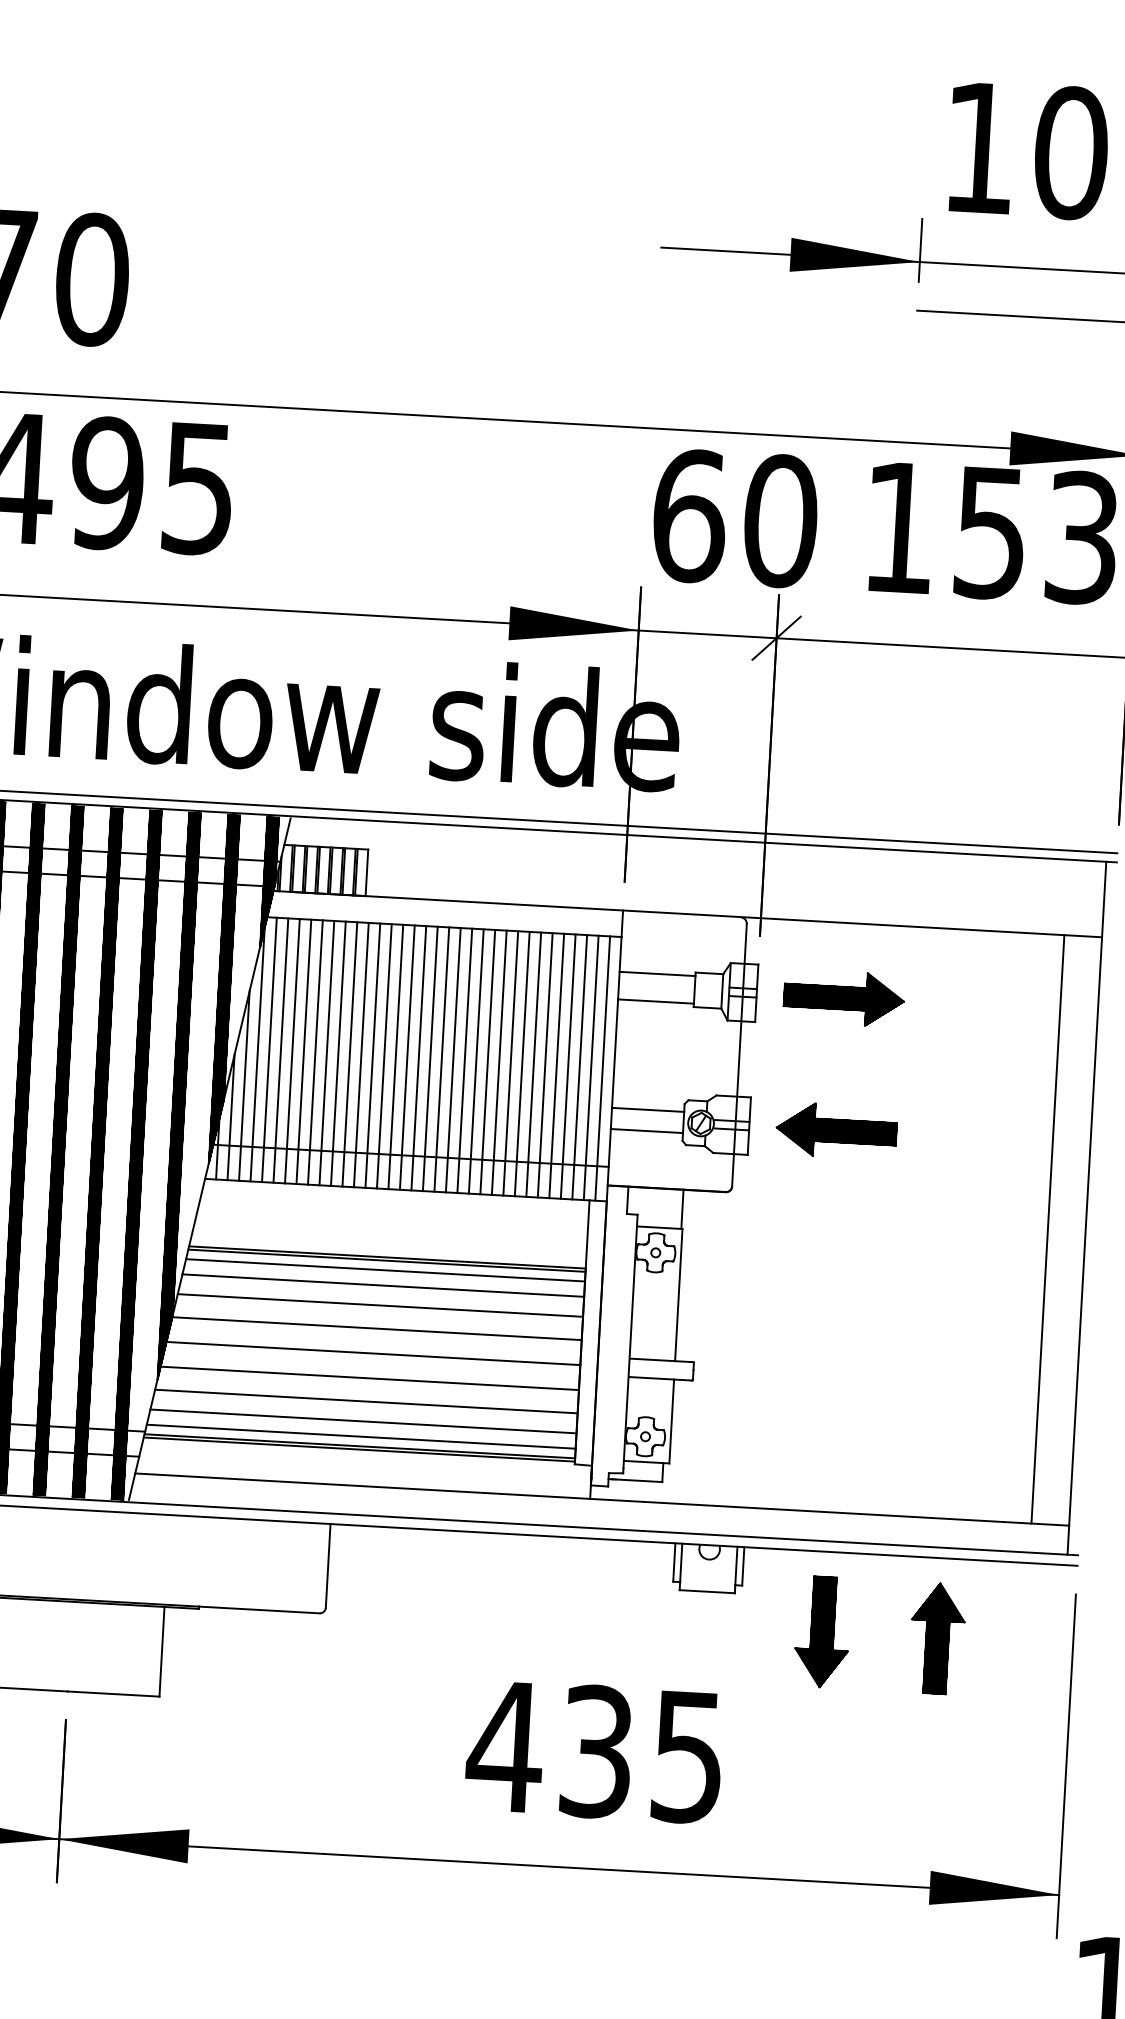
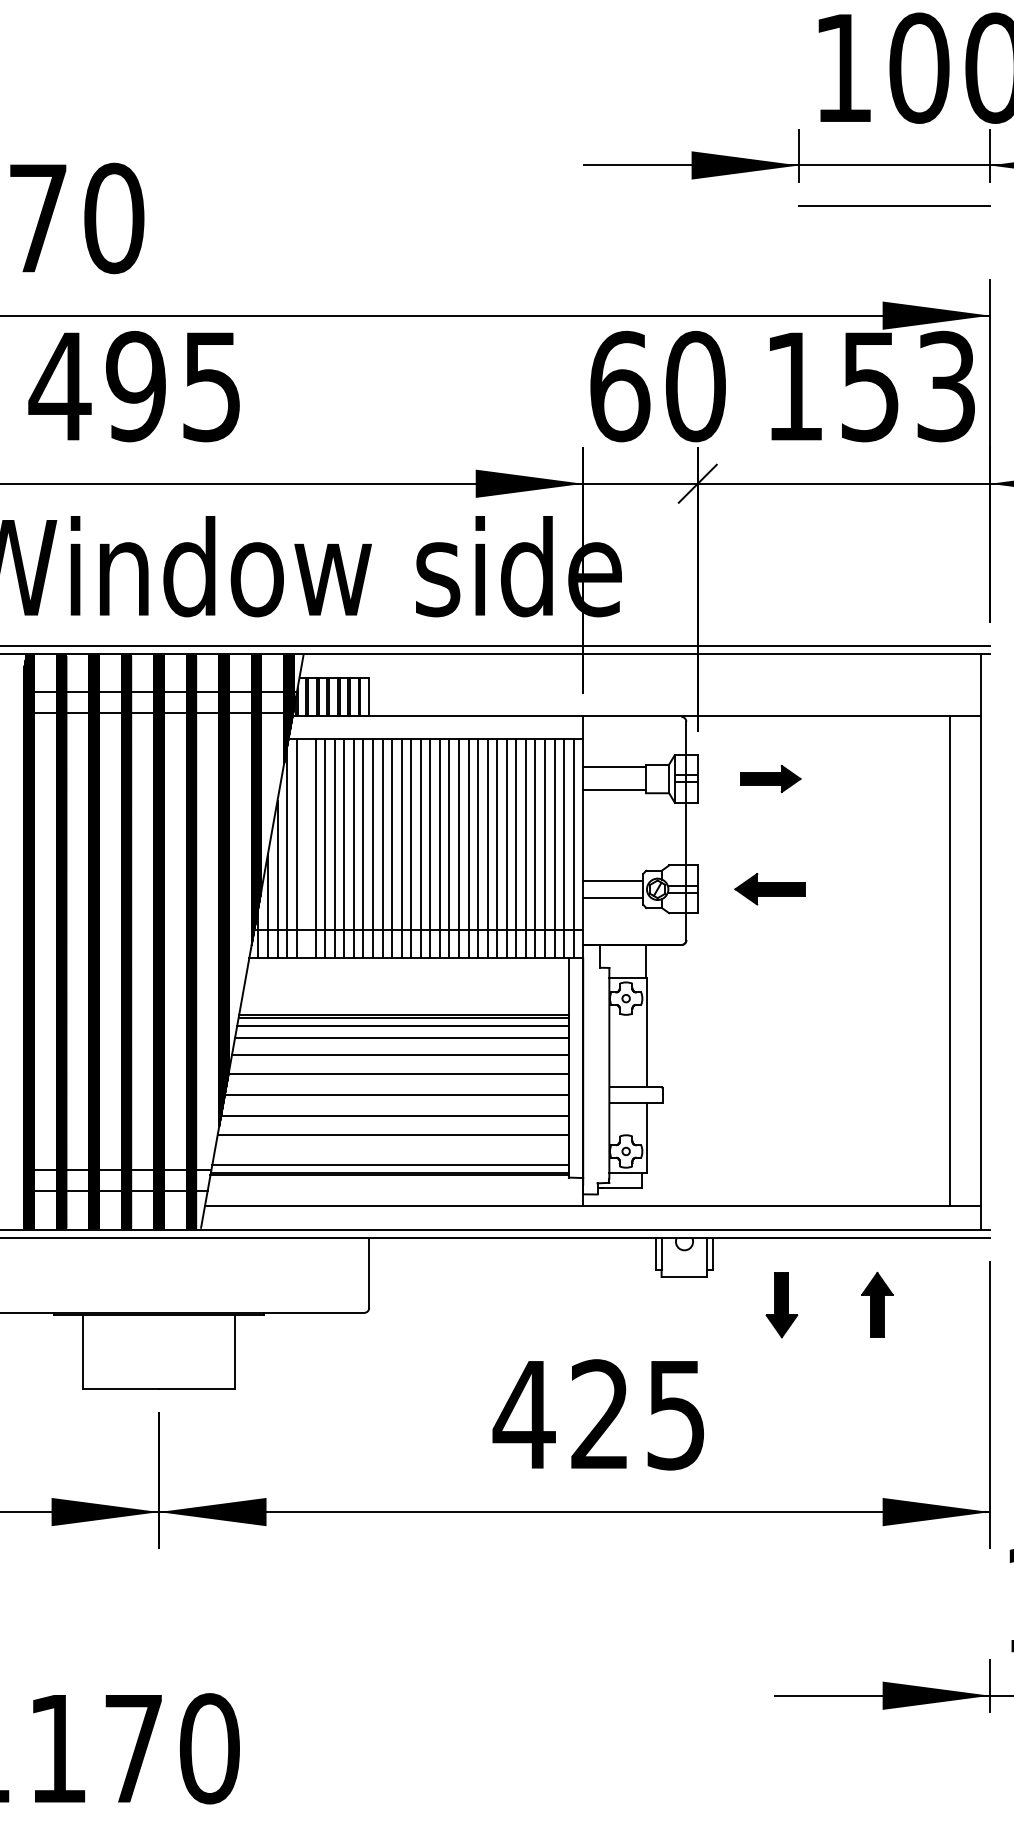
part: (844, 997) -> (770, 778), size x0.6
line: (281, 1050) -> (306, 848), removed
part: (835, 1129) -> (769, 888), size x0.7
line: (363, 1420) -> (391, 1151), removed
part: (822, 1631) -> (781, 1304), size x0.7
part: (937, 1637) -> (877, 1304), size x0.7
text: (595, 1751) -> (599, 1414), 435 -> 425

